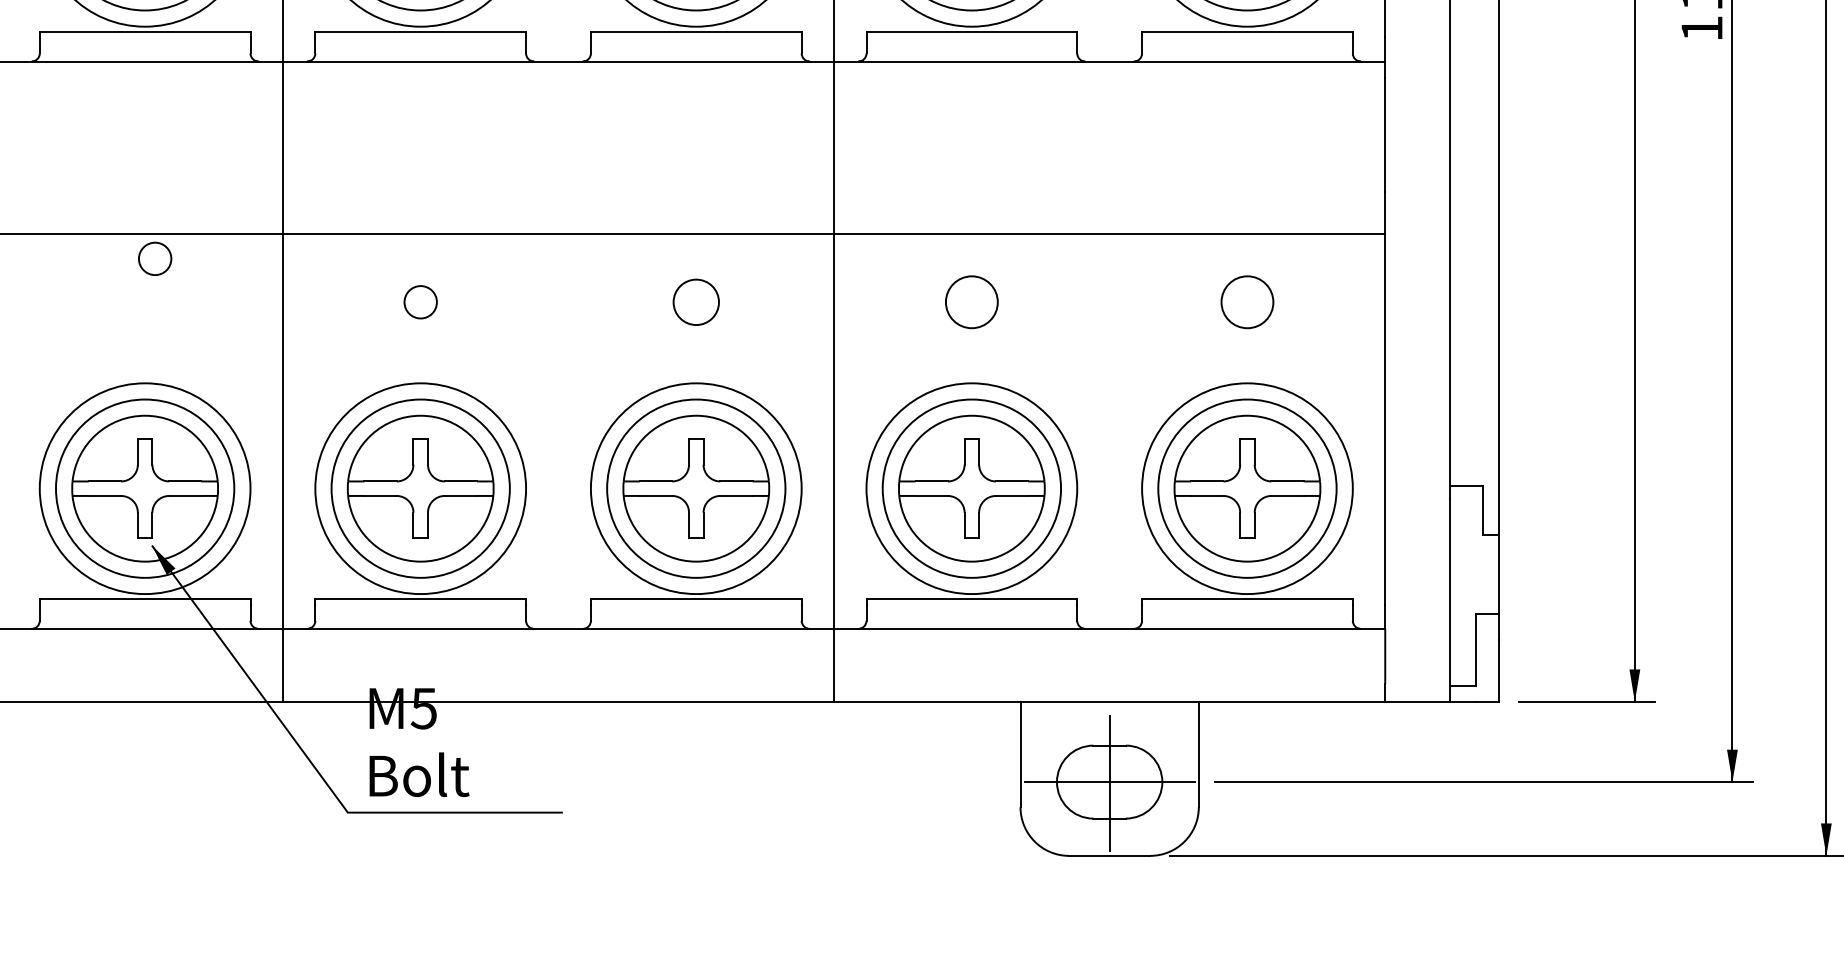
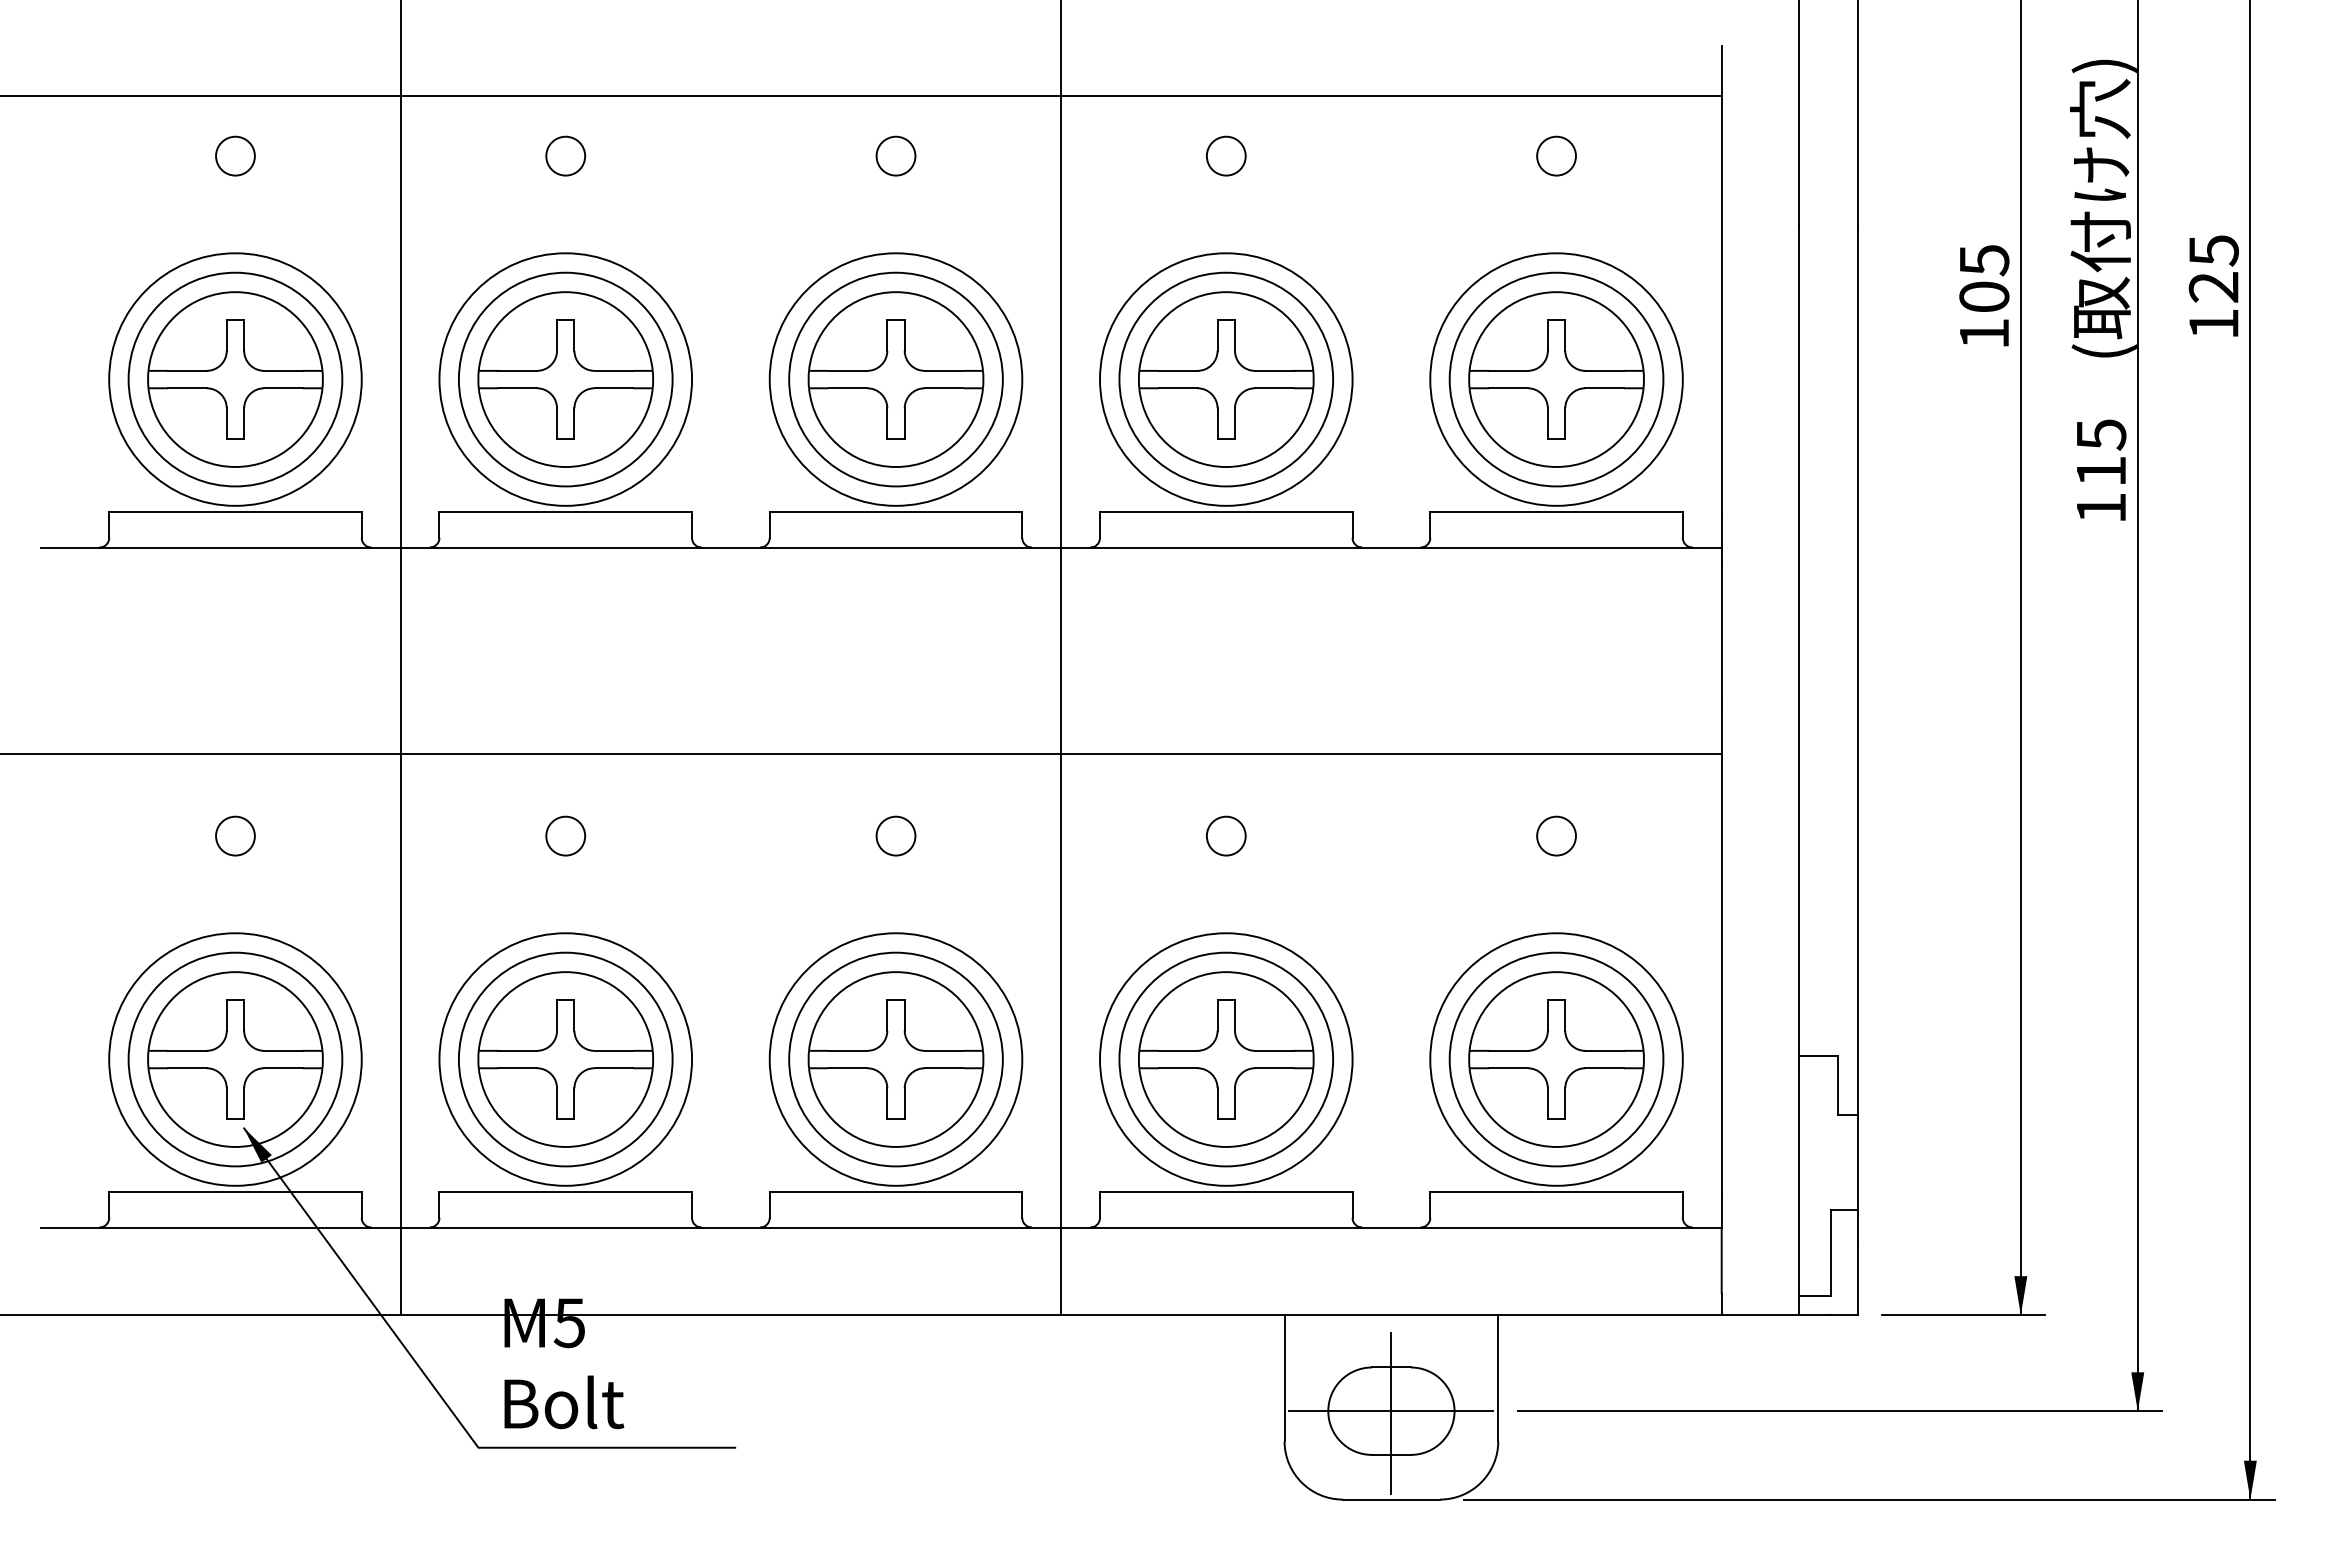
circle: (155, 258) -> (235, 835), moved
circle: (695, 301) -> (895, 835), size x0.71
circle: (971, 301) -> (1225, 835), size x0.62
circle: (1247, 301) -> (1556, 835), size x0.62

